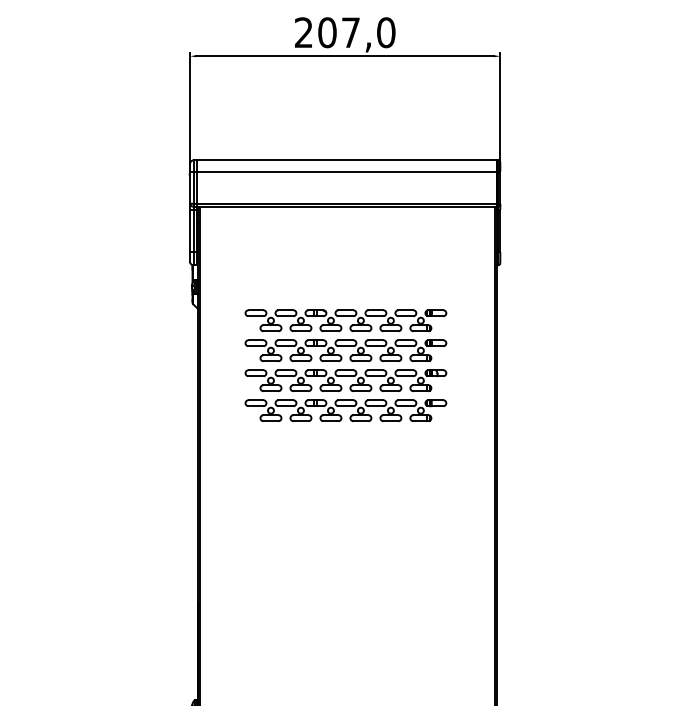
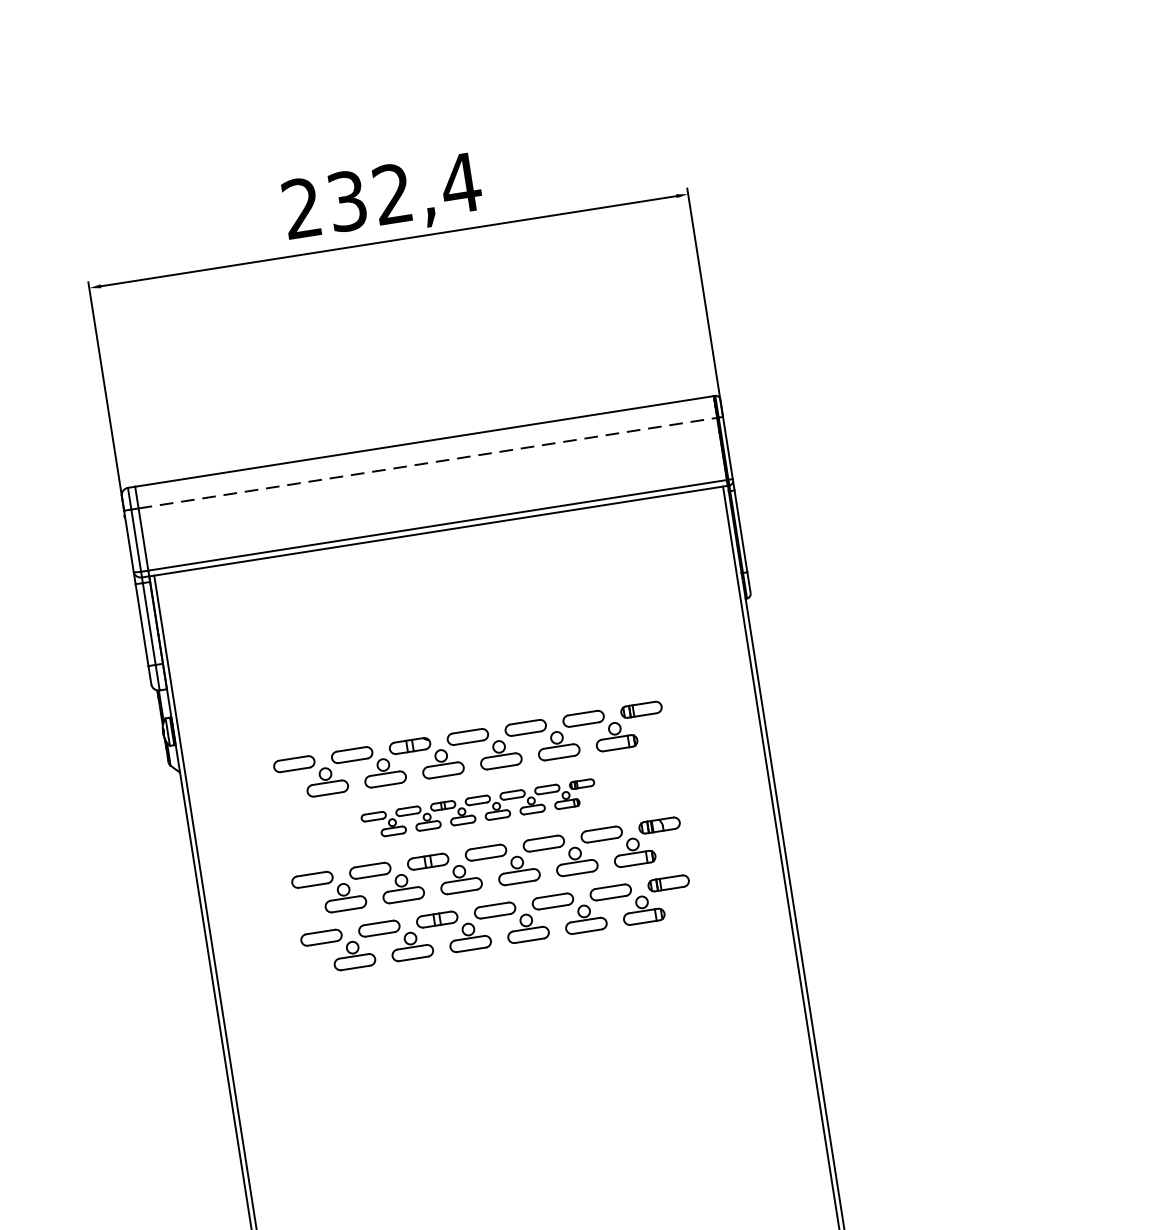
text: (356, 32) -> (403, 191), 207,0 -> 232,4
line: (347, 171) -> (428, 462), solid -> dashed
part: (345, 350) -> (478, 808), size x0.6

